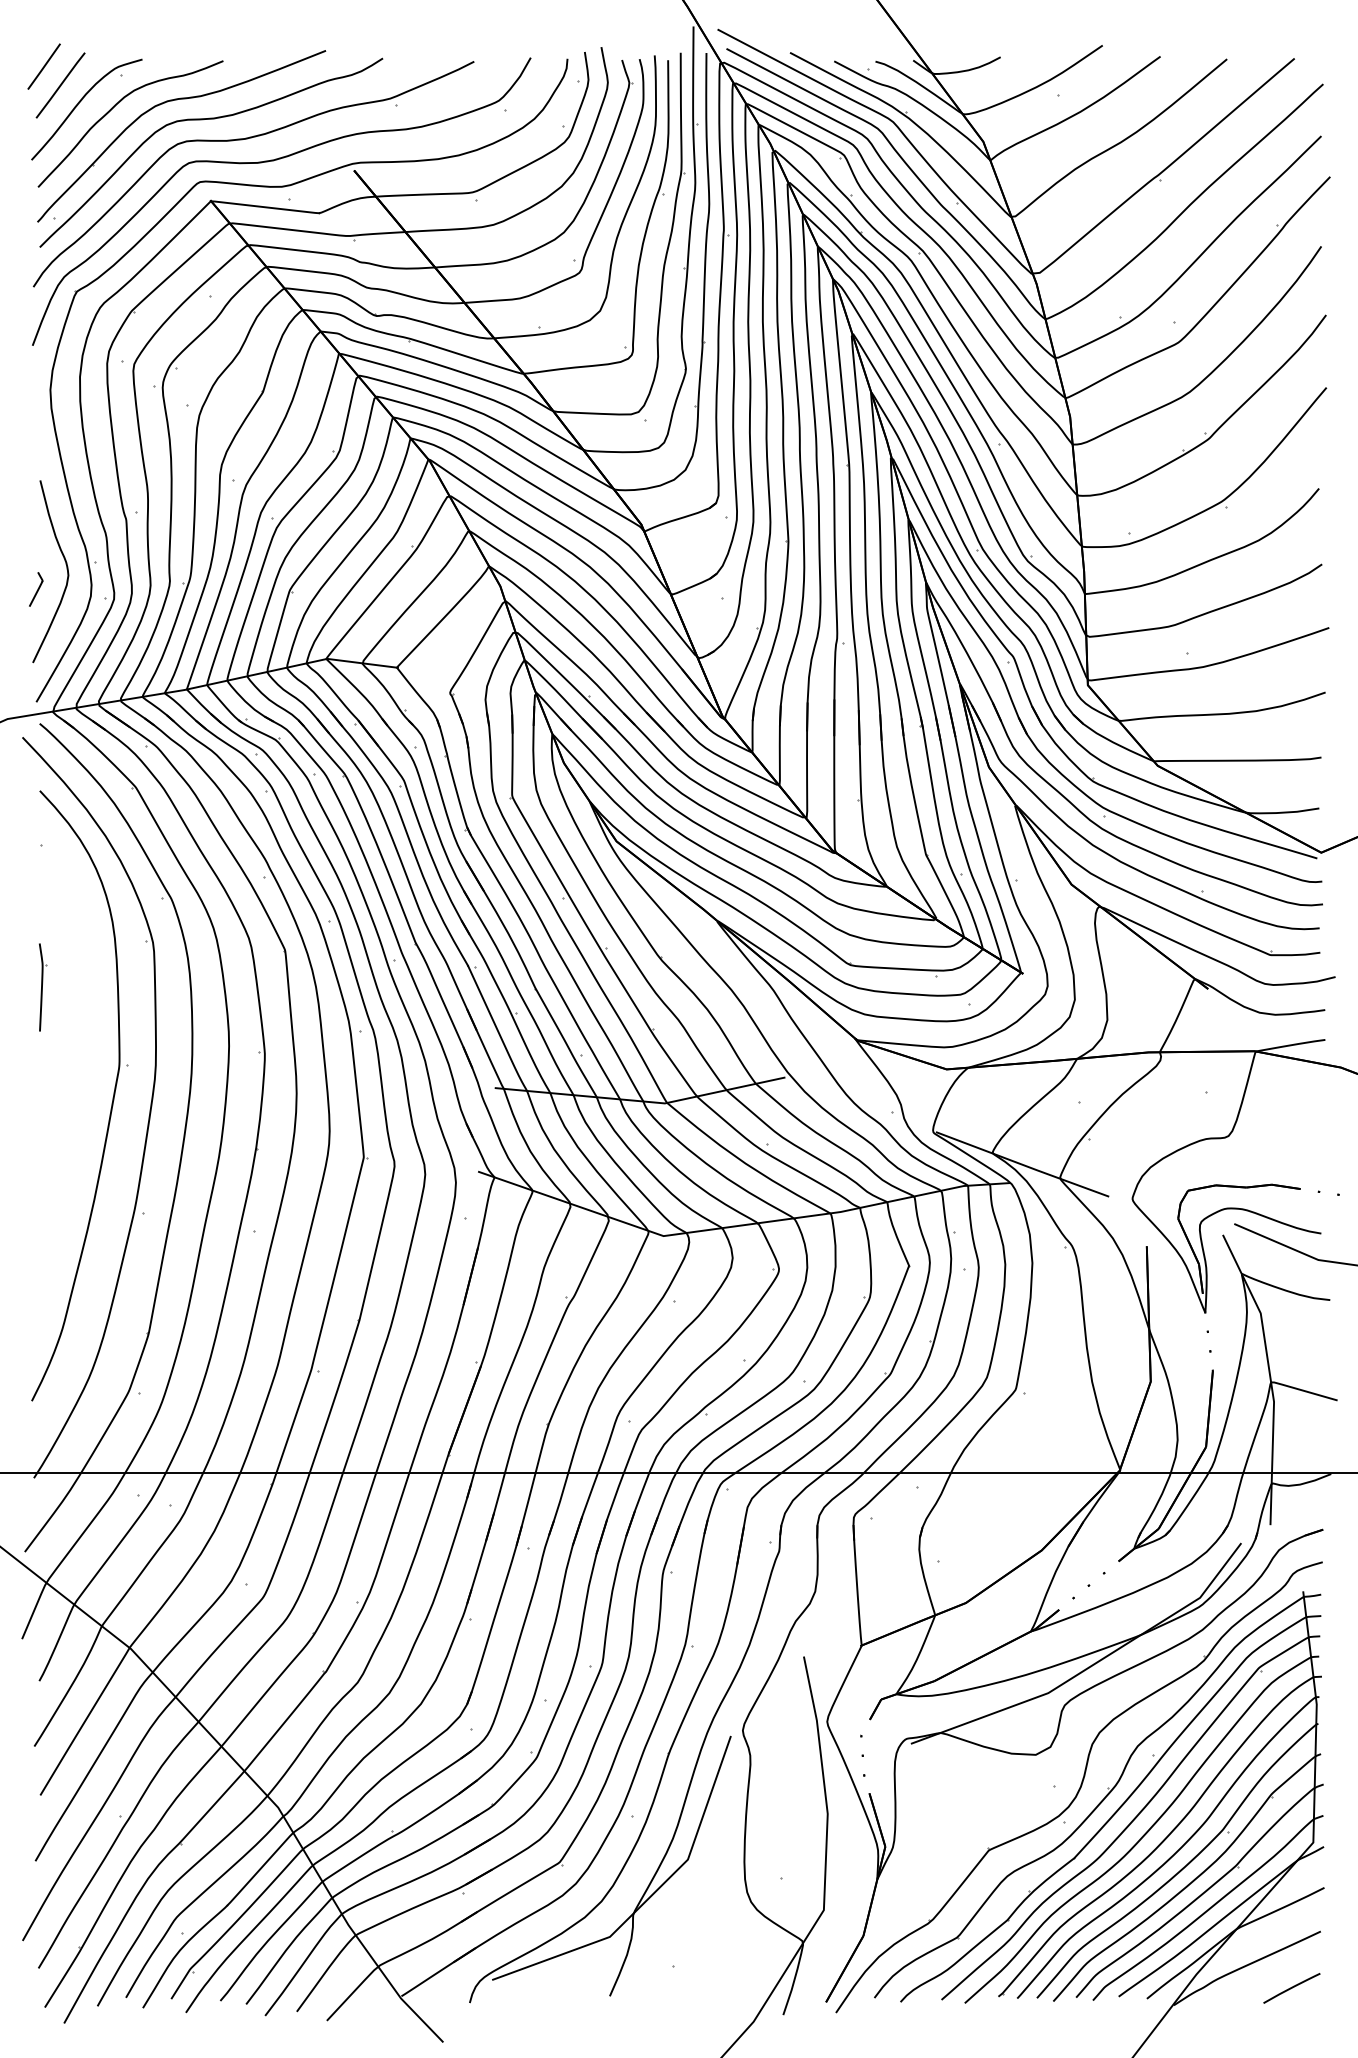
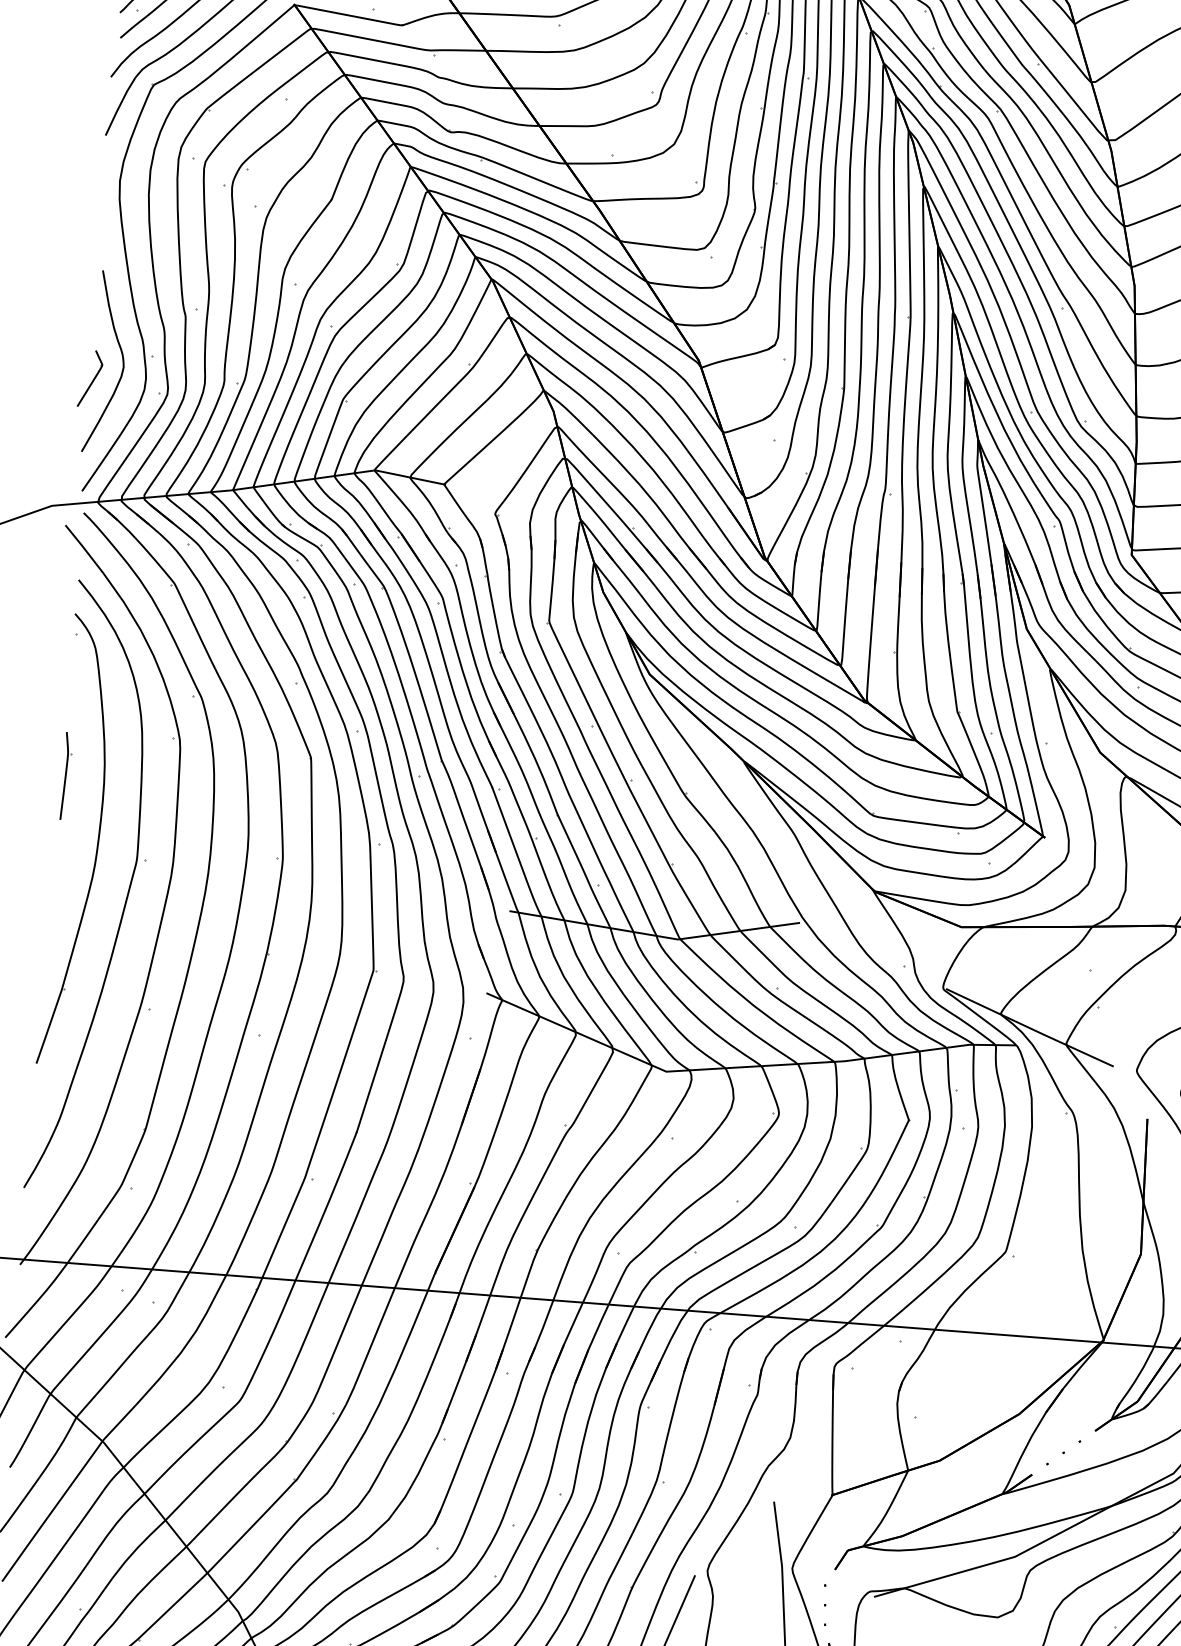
part: (35, 589) -> (89, 378), size x1.67
part: (78, 1050) -> (97, 841), added

